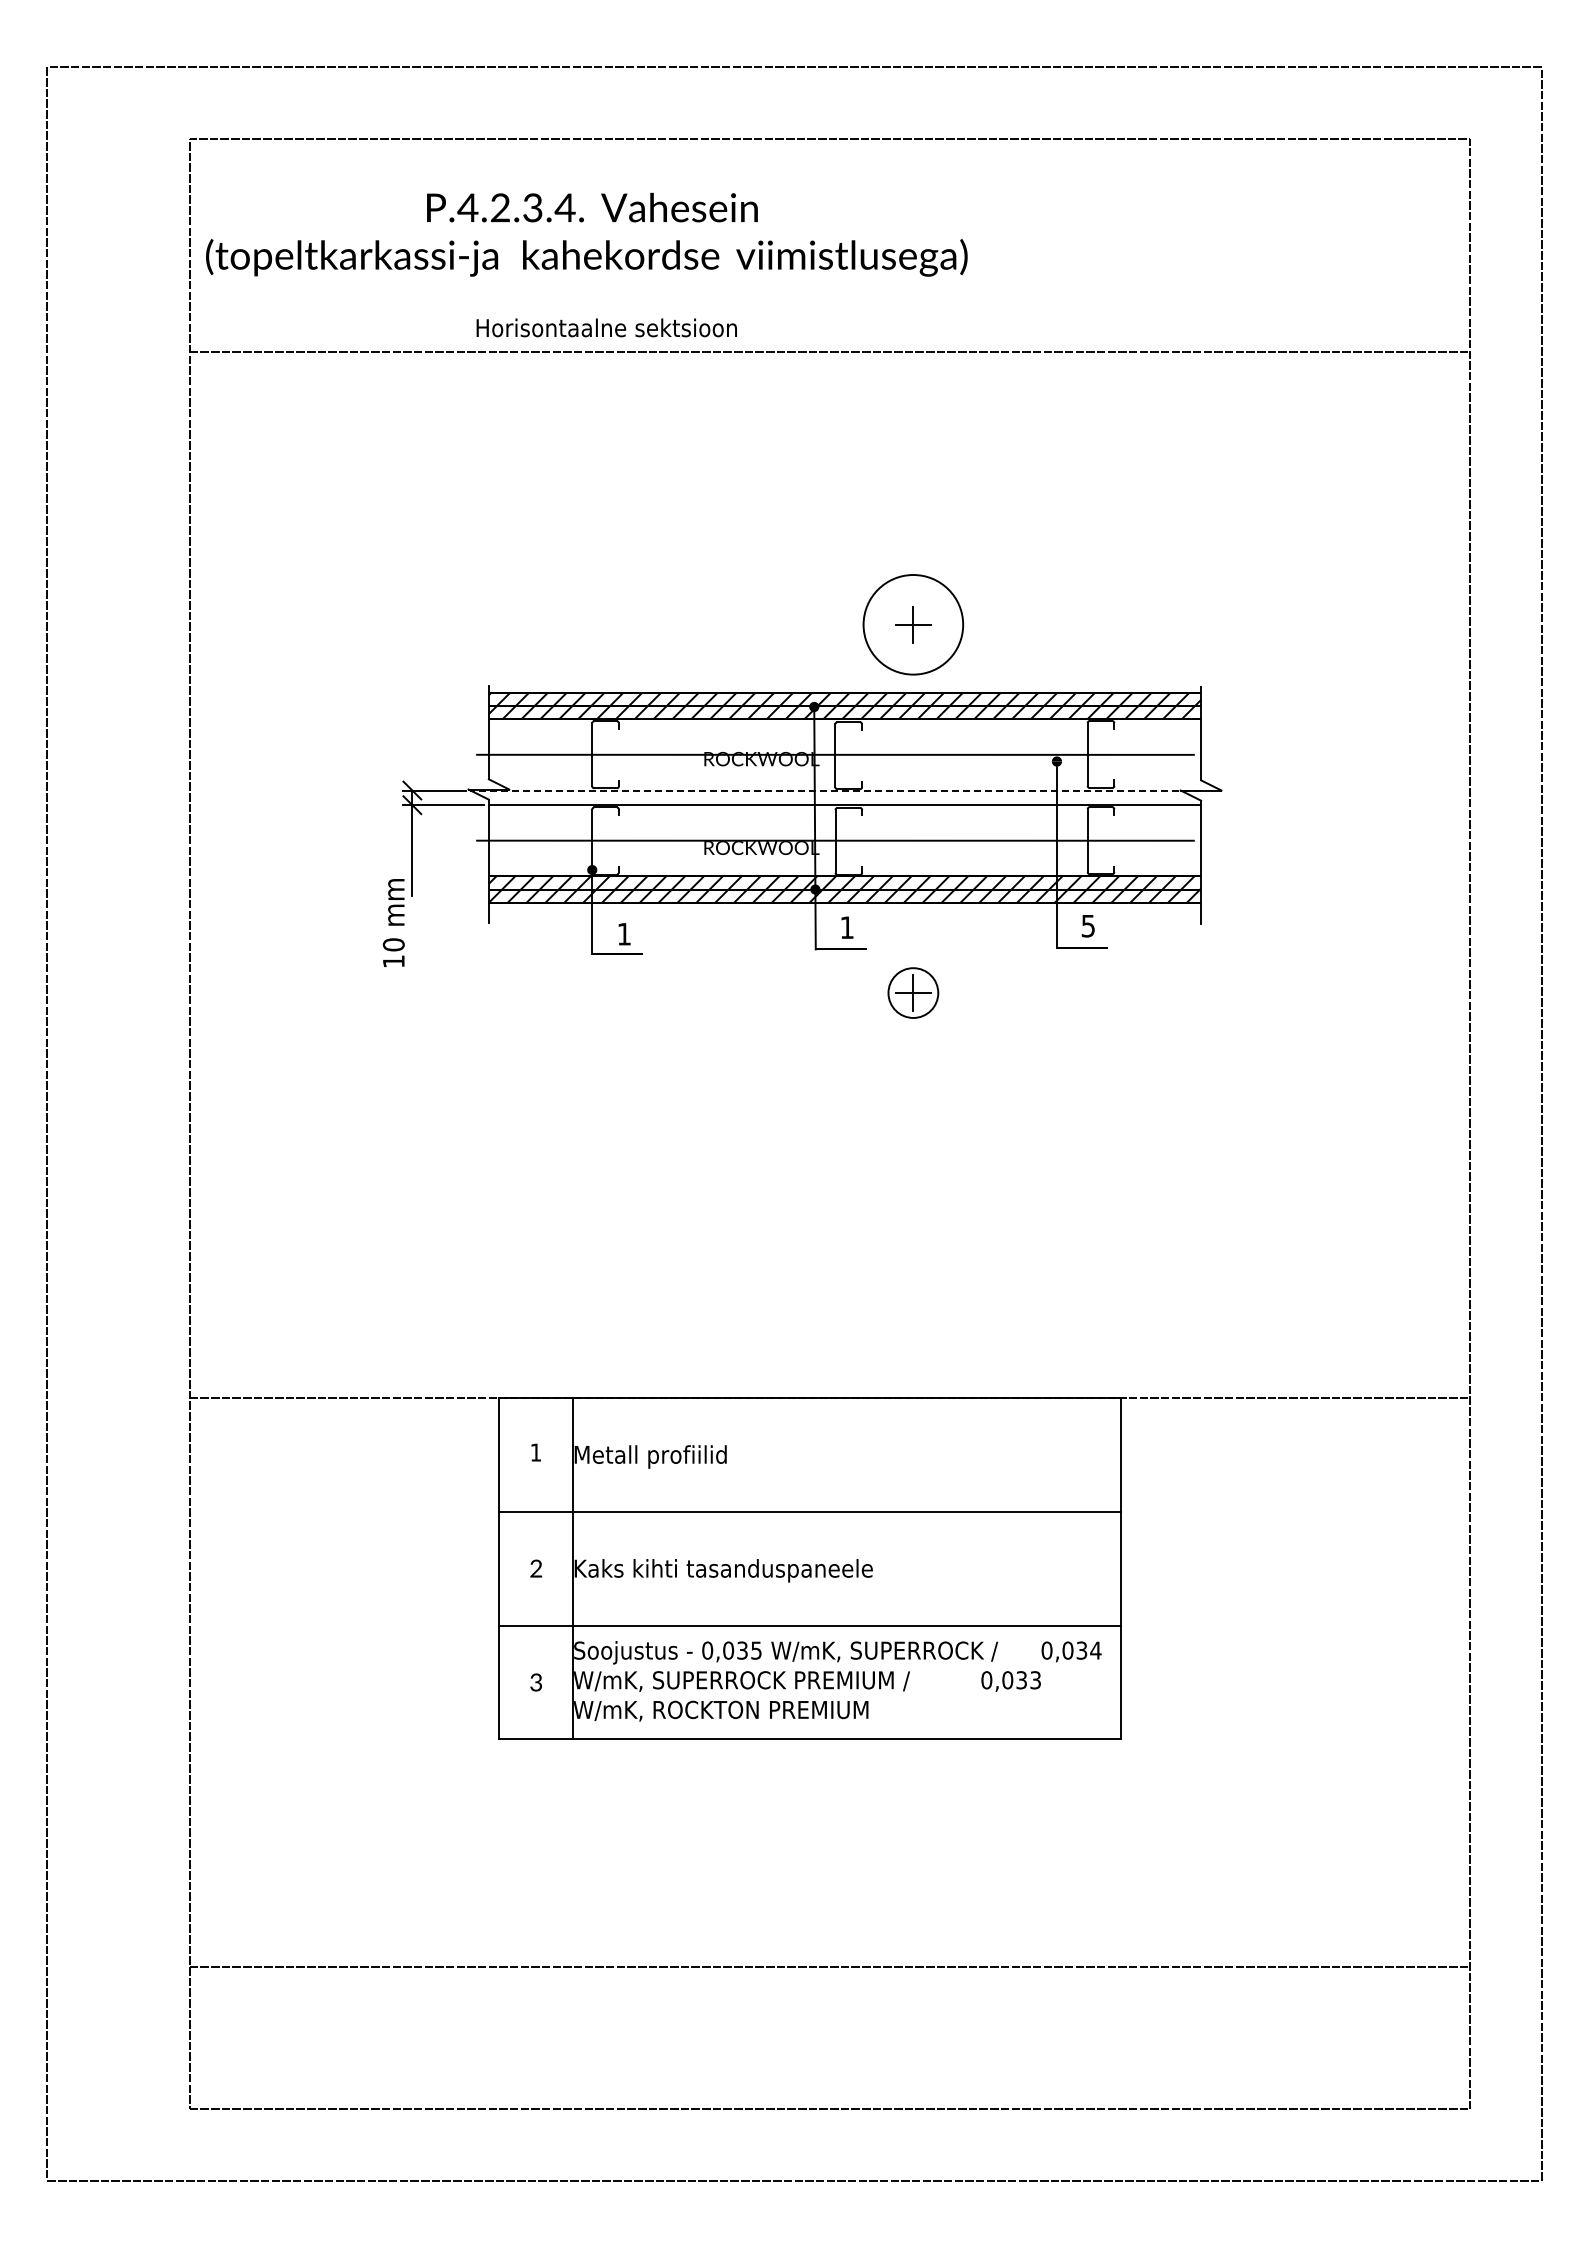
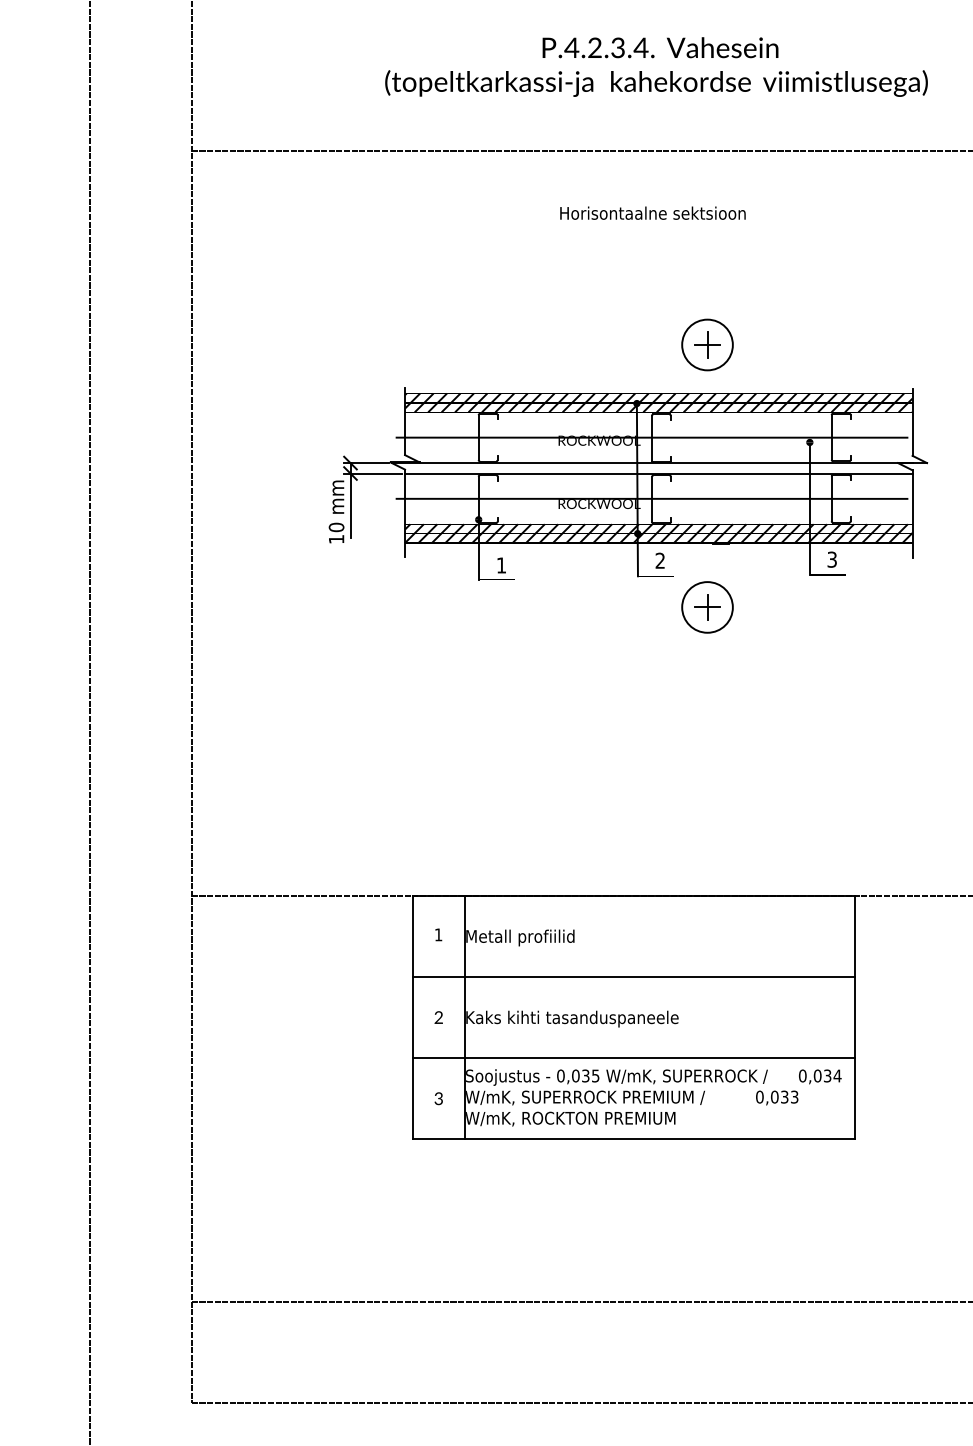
text: (586, 234) -> (656, 66), moved
text: (606, 327) -> (652, 212), moved
circle: (912, 624) -> (706, 344), size x0.71
line: (835, 790) -> (652, 463), dashed -> solid
text: (393, 922) -> (336, 511), moved
text: (1088, 925) -> (832, 559), 5 -> 3
text: (846, 927) -> (659, 560), 1 -> 2
circle: (912, 992) -> (706, 607), size x1.43

